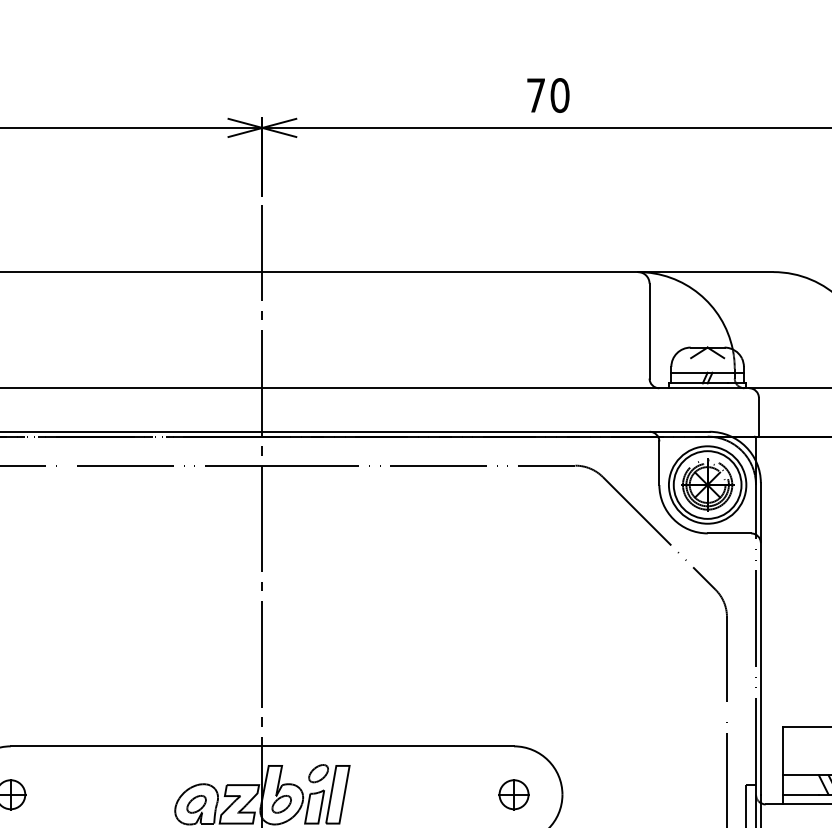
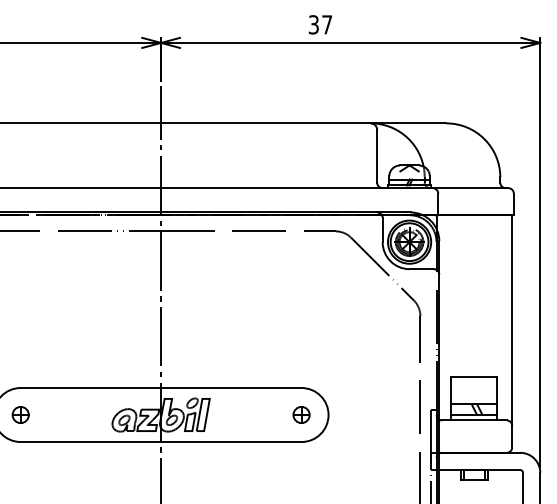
text: (547, 94) -> (320, 24), 70 -> 37

